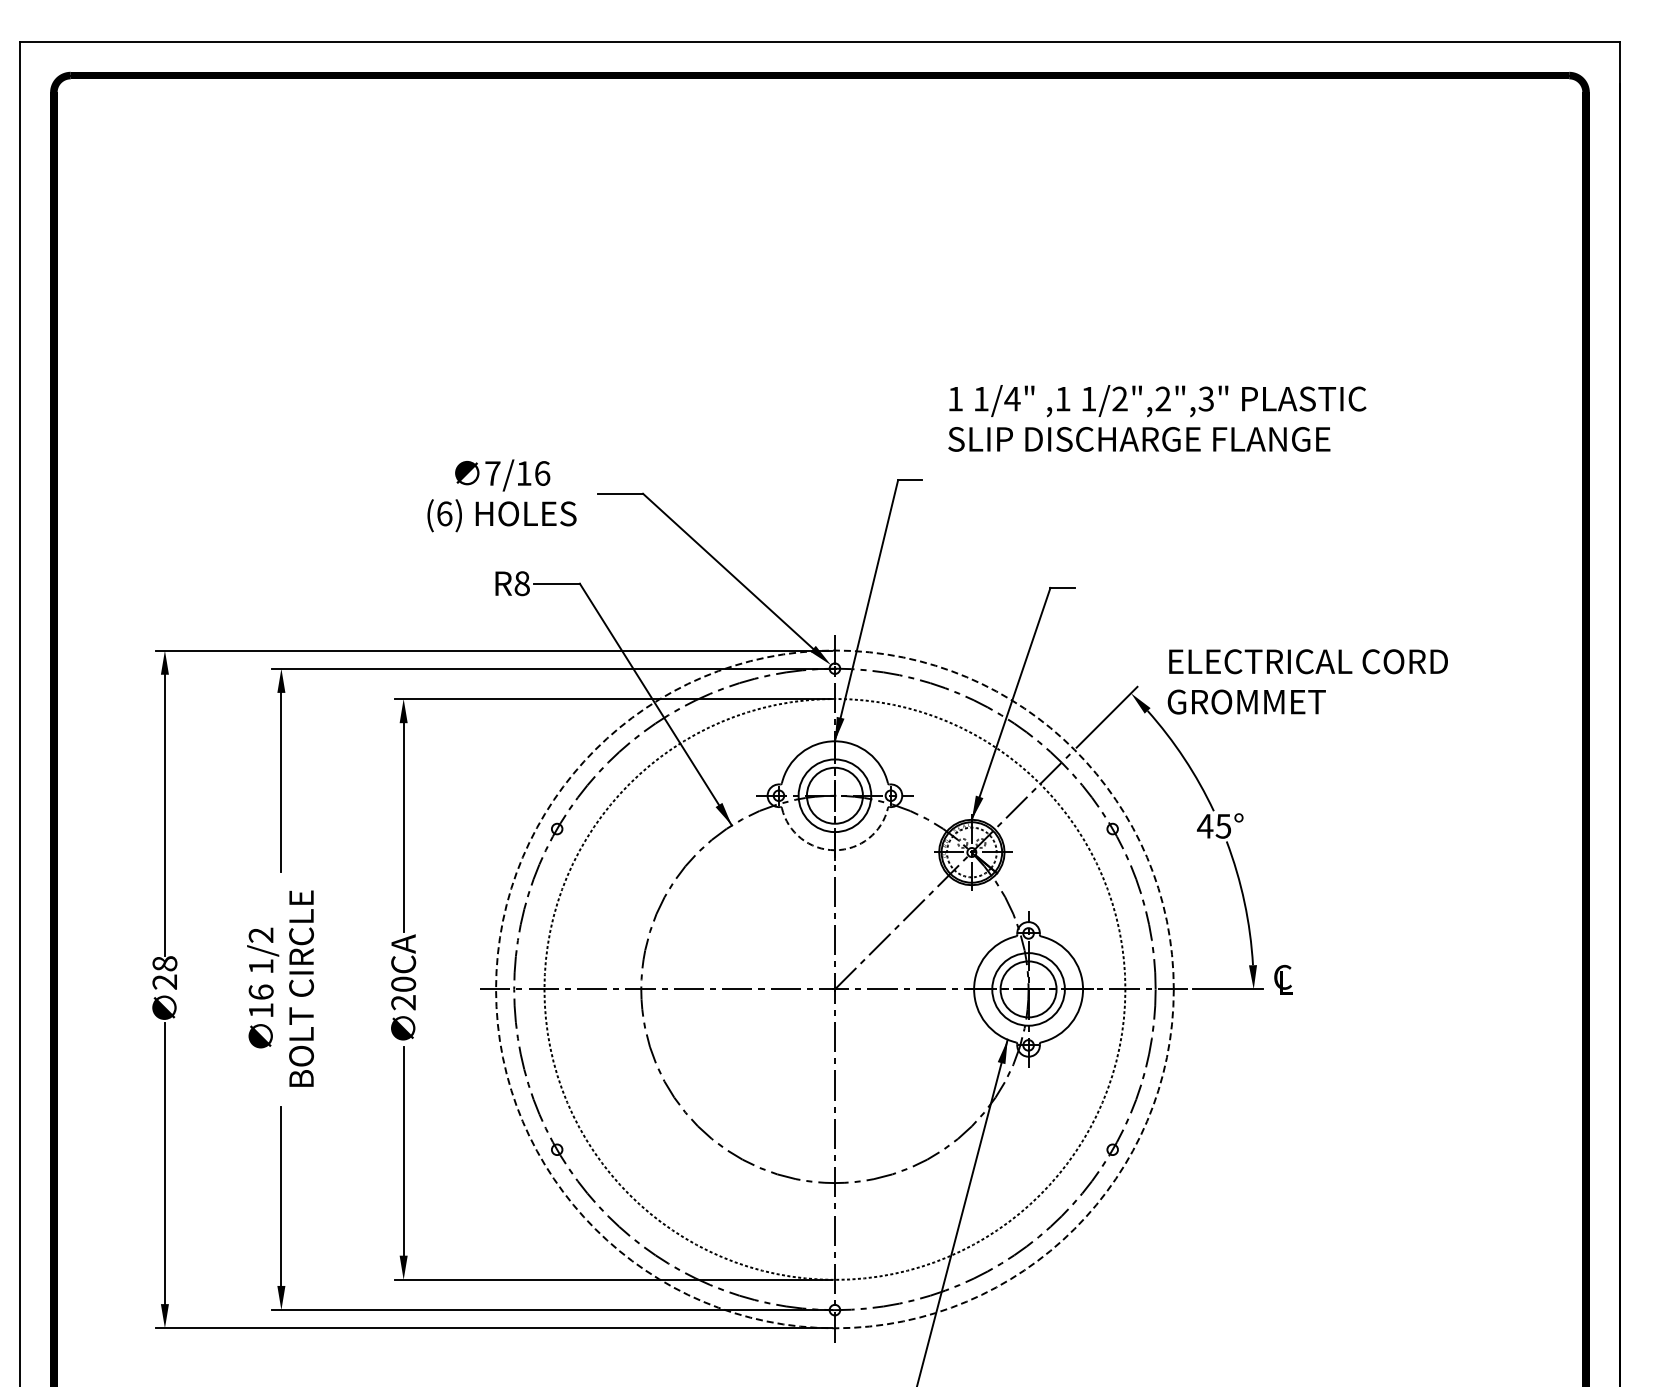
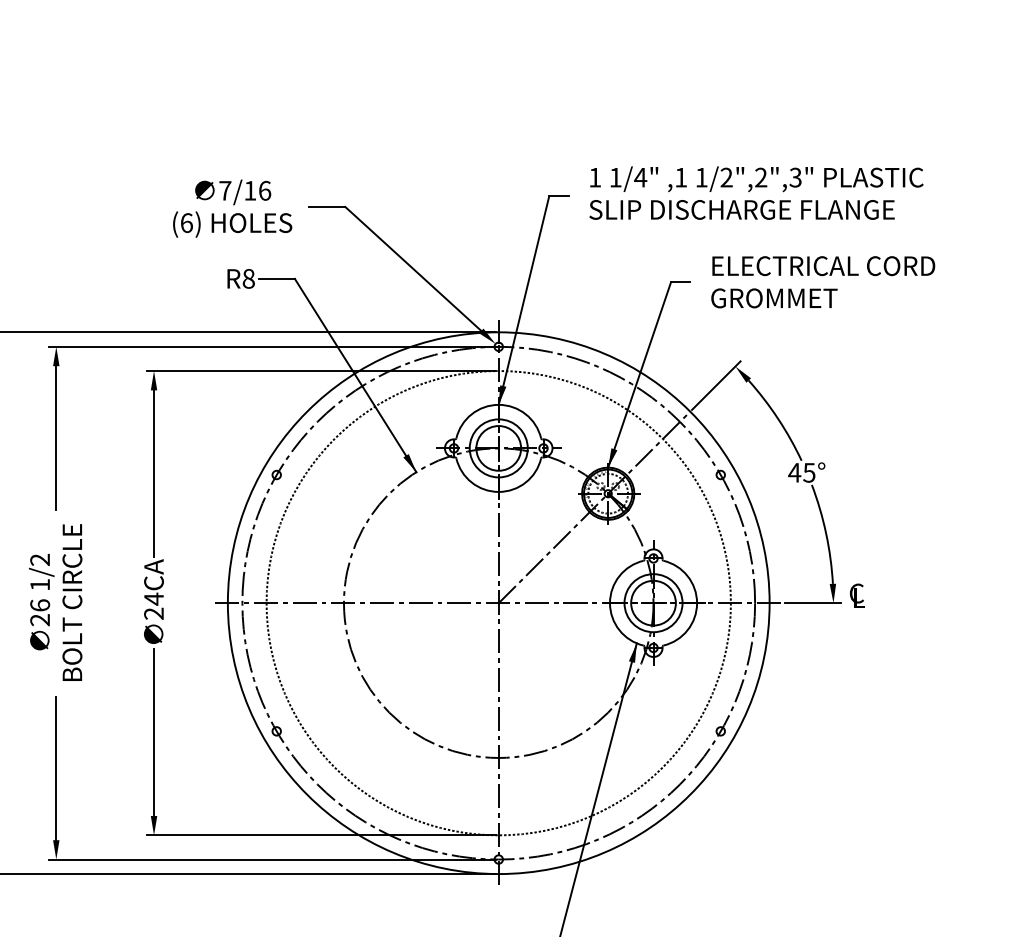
text: (1157, 418) -> (756, 193), moved
text: (1307, 681) -> (822, 281), moved
arc: (834, 850) -> (498, 492), dashed -> solid
text: (403, 984) -> (153, 599), 20CA -> 24CA
circle: (834, 989) -> (498, 603), dashed -> solid
text: (260, 1010) -> (39, 620), 16 -> 26

